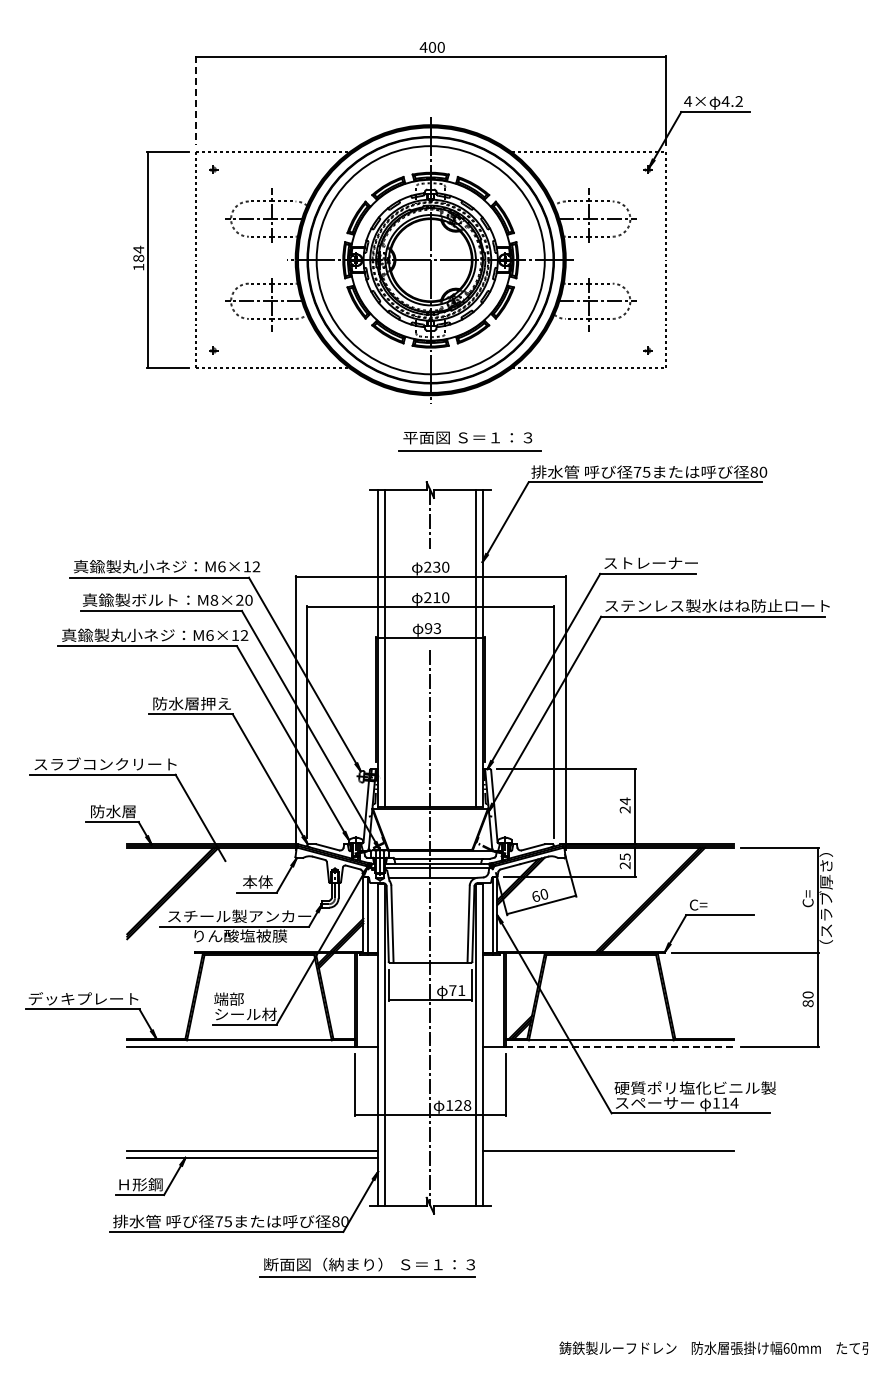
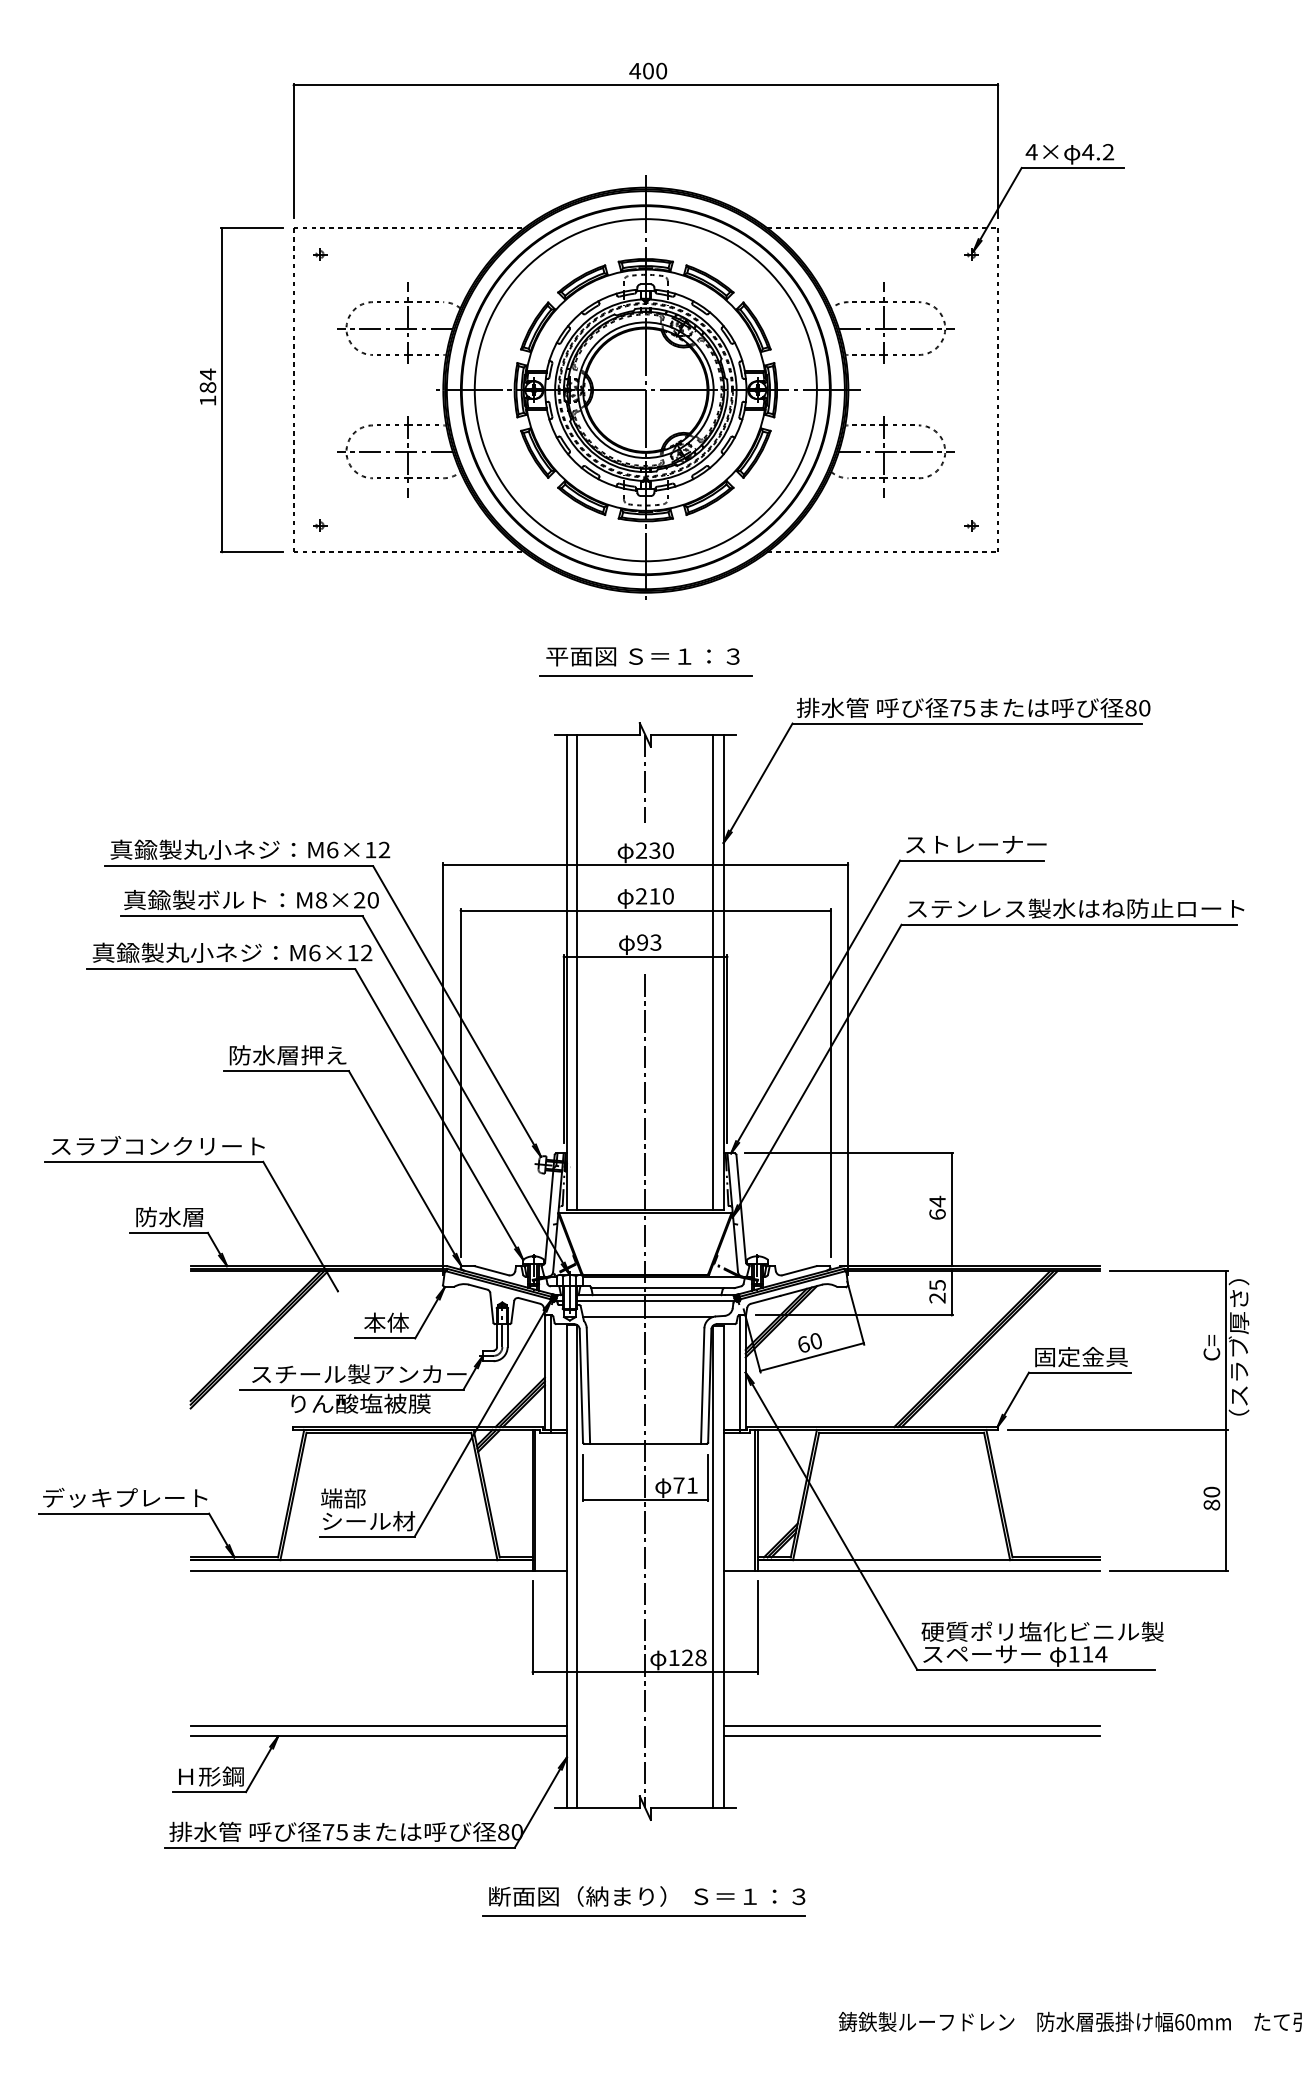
line: (195, 100) -> (293, 150), dashed -> solid
part: (469, 441) -> (645, 662), moved
text: (624, 809) -> (936, 1213), 24 -> 64
text: (720, 904) -> (1080, 1356), C= -> 固定金具
line: (619, 1047) -> (928, 1570), dashed -> solid
line: (607, 1157) -> (910, 1735), added
part: (367, 1267) -> (644, 1900), moved

